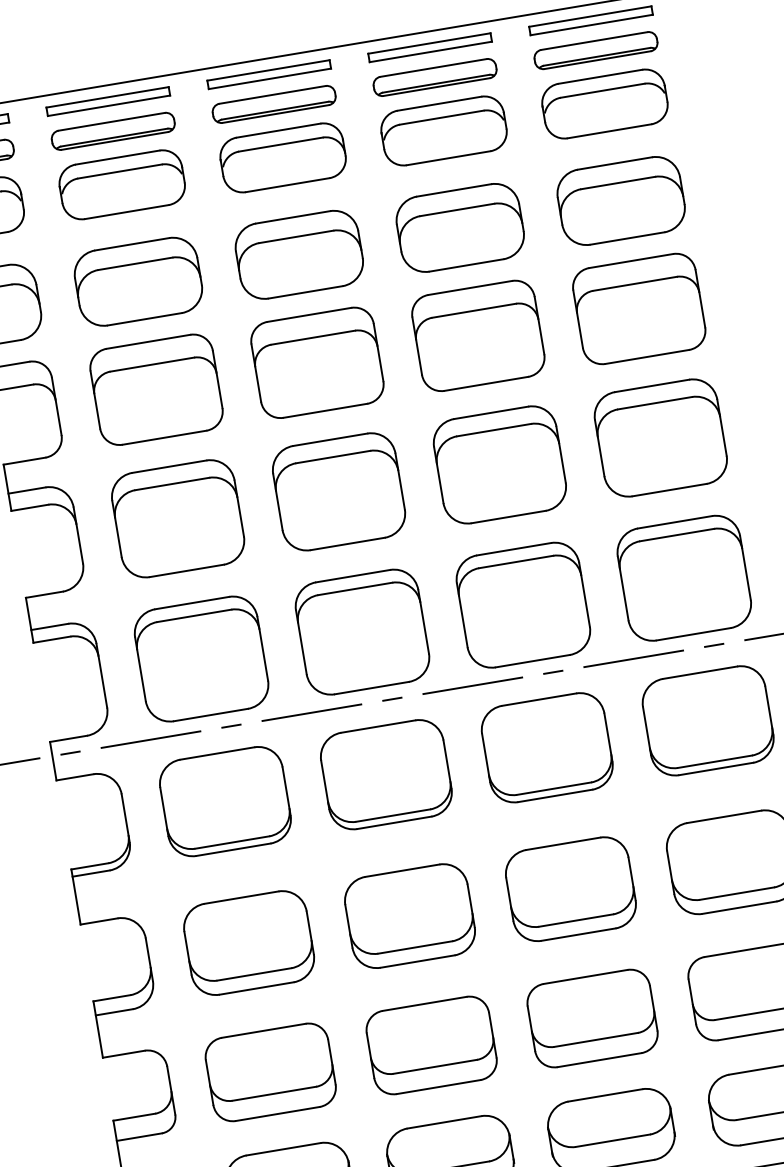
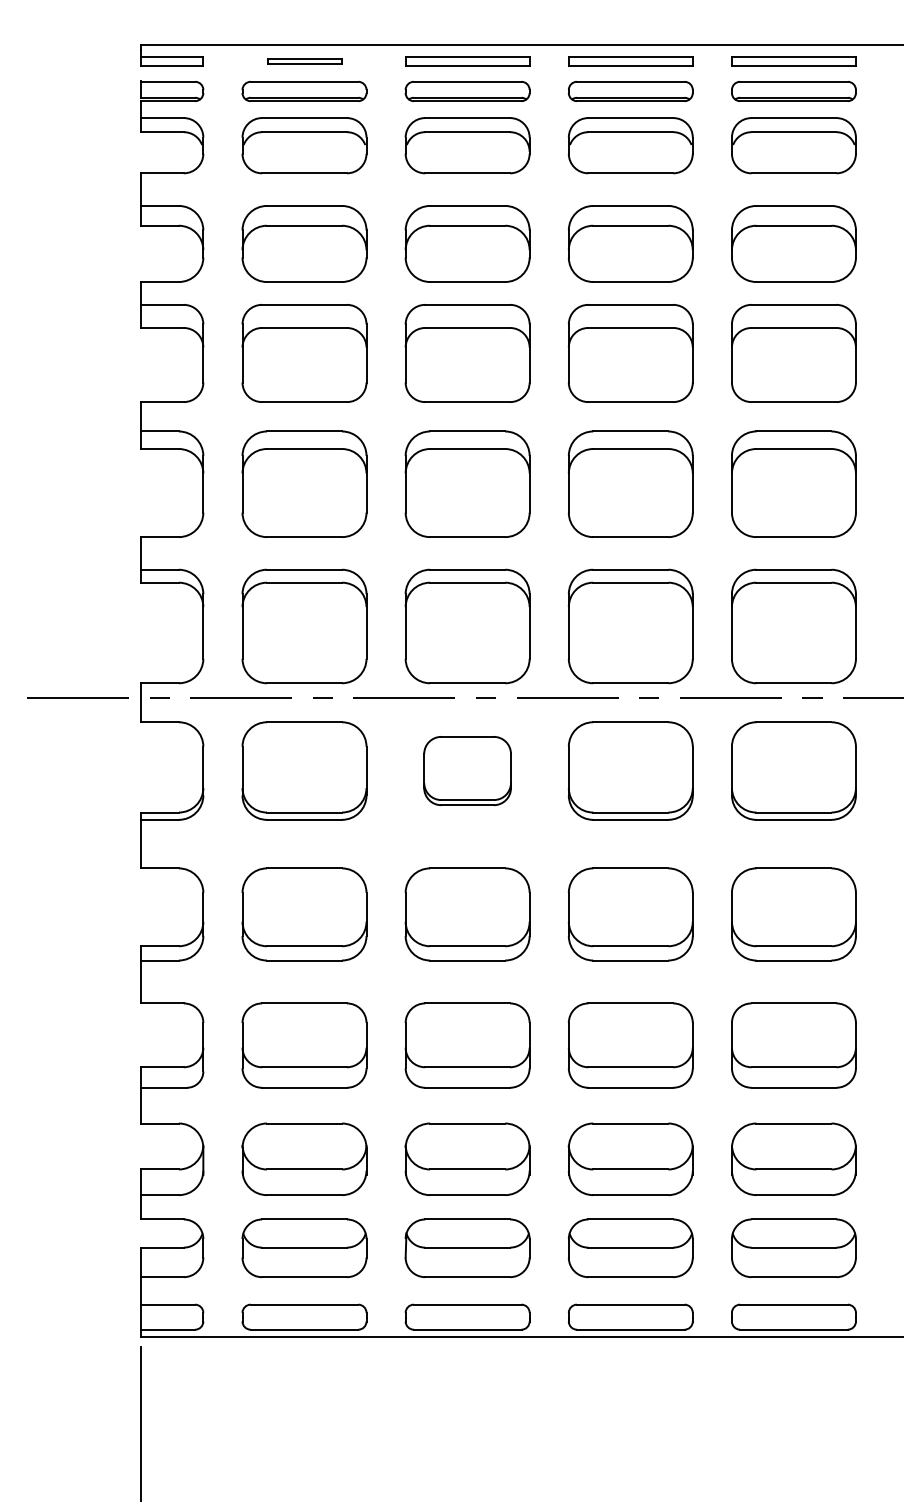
part: (108, 101) -> (304, 61), size x0.6
part: (386, 774) -> (467, 770), size x0.7

